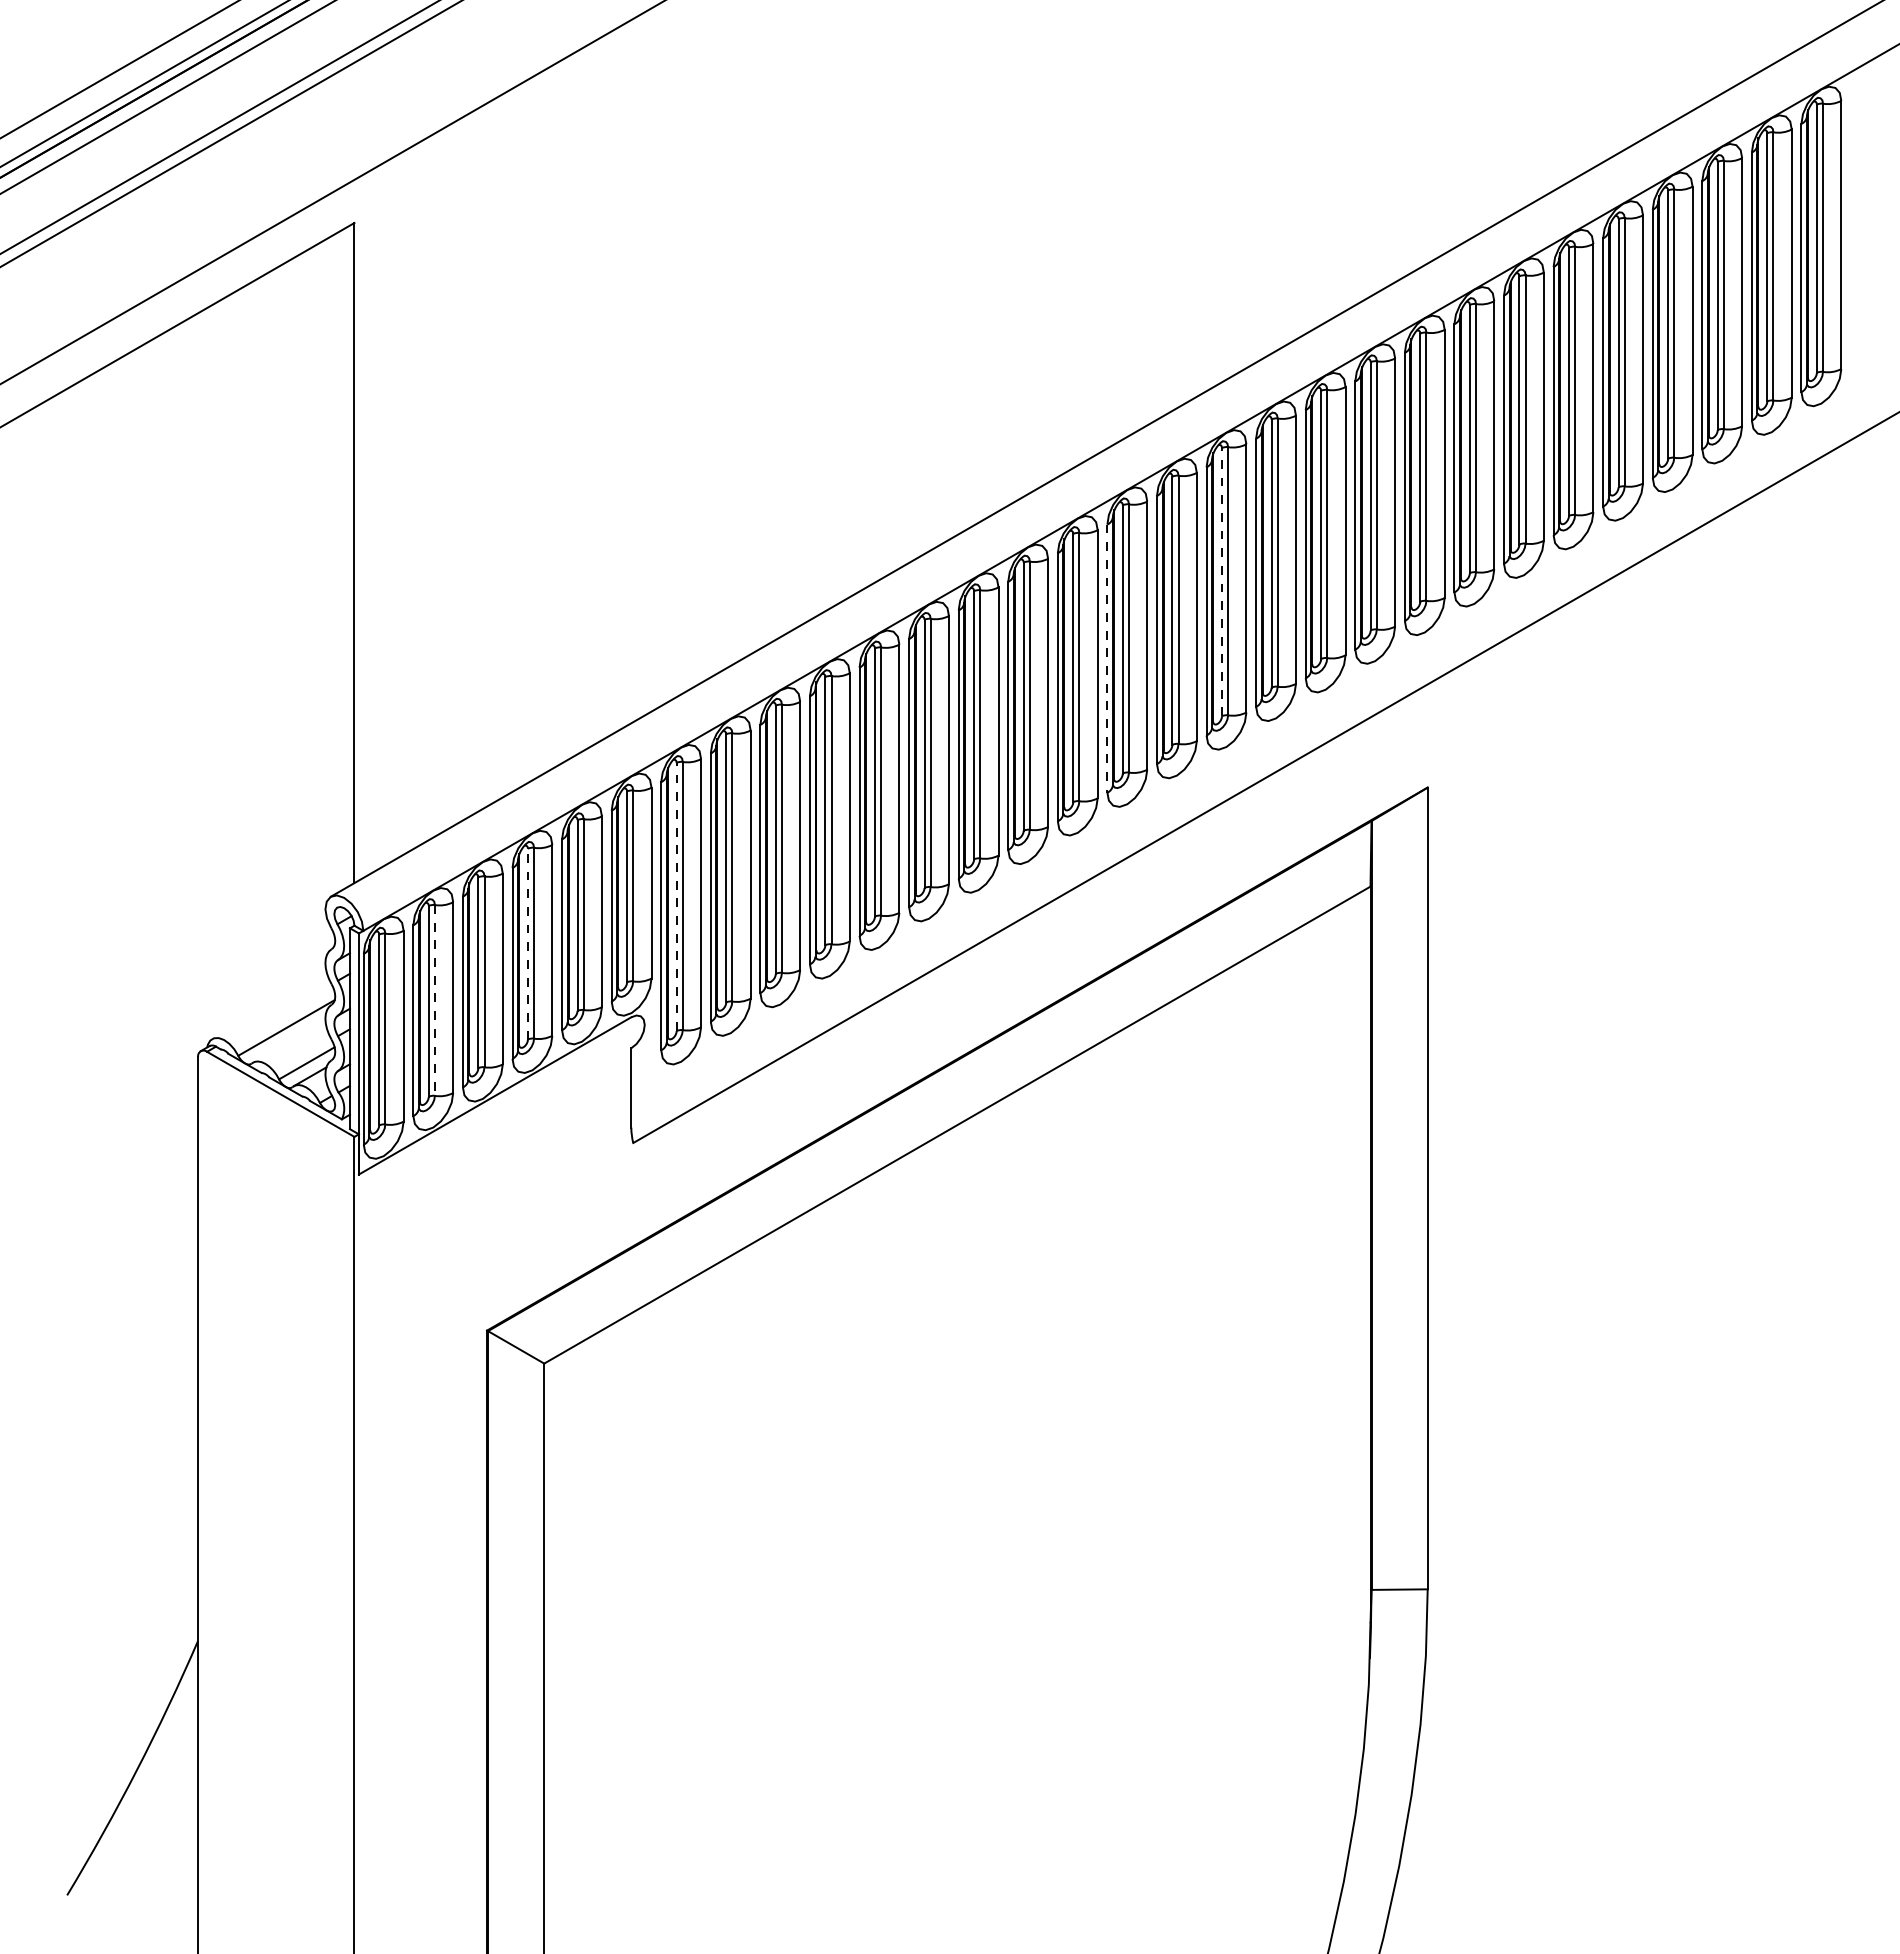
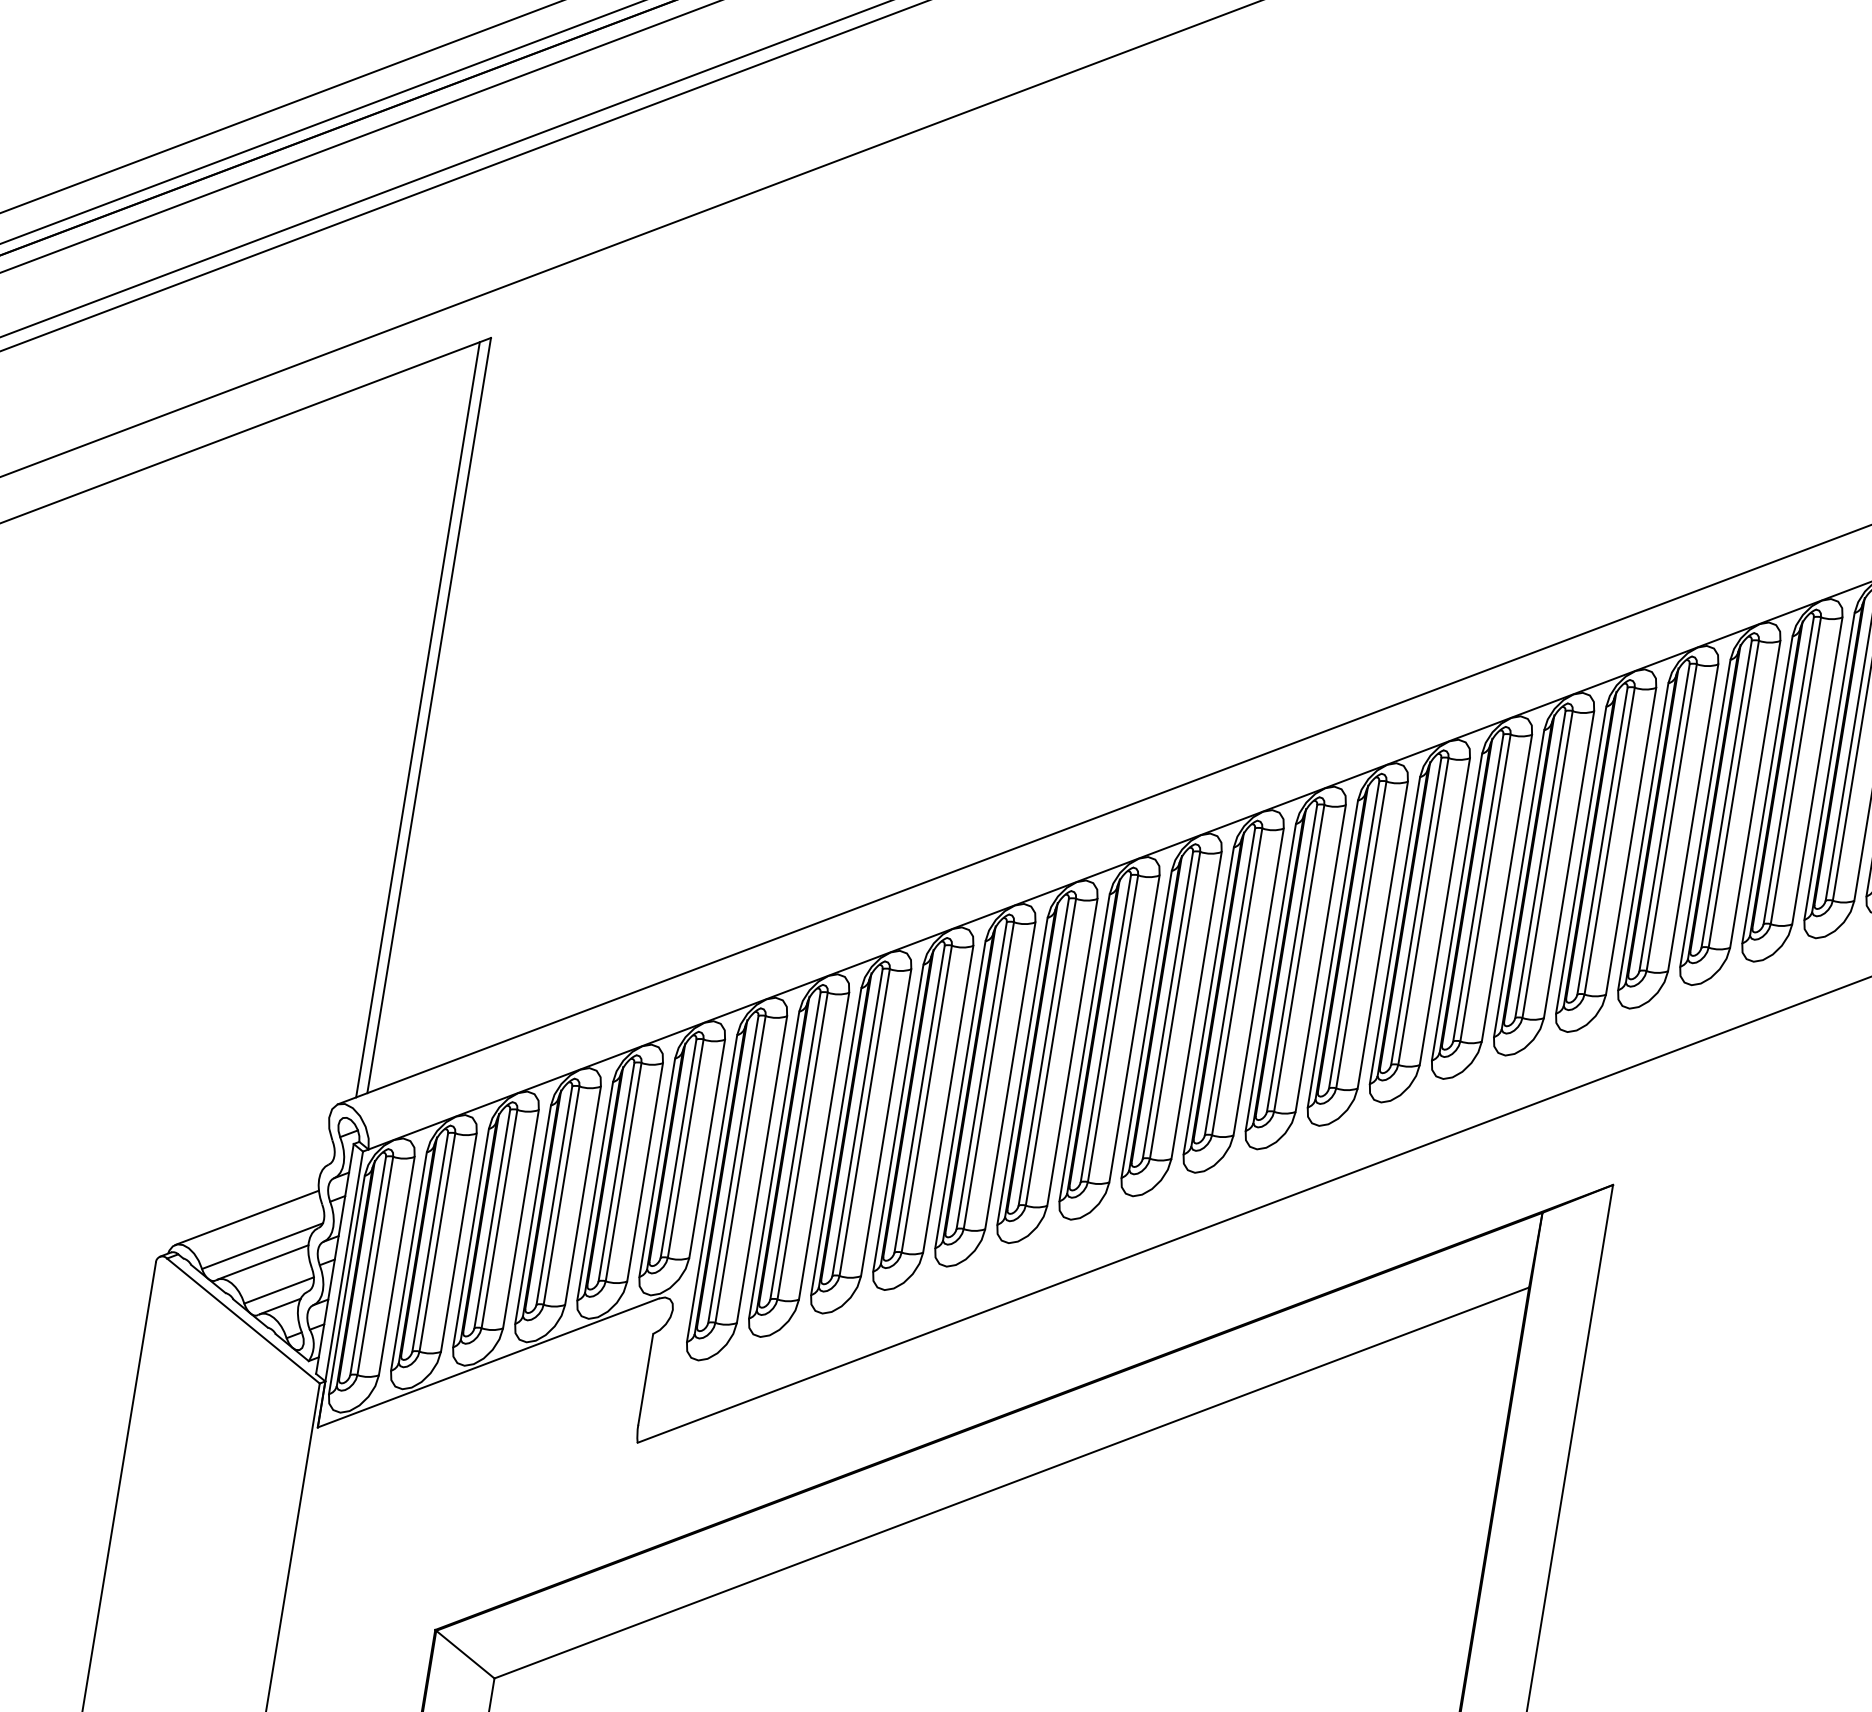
line: (345, 558) -> (417, 720), added
line: (1222, 581) -> (1416, 910), dashed -> solid
line: (1107, 659) -> (1270, 978), dashed -> solid
line: (676, 896) -> (733, 1168), dashed -> solid
line: (527, 943) -> (553, 1194), dashed -> solid
line: (434, 1000) -> (436, 1242), dashed -> solid
line: (269, 1005) -> (247, 1217), added
line: (289, 1041) -> (263, 1262), added

